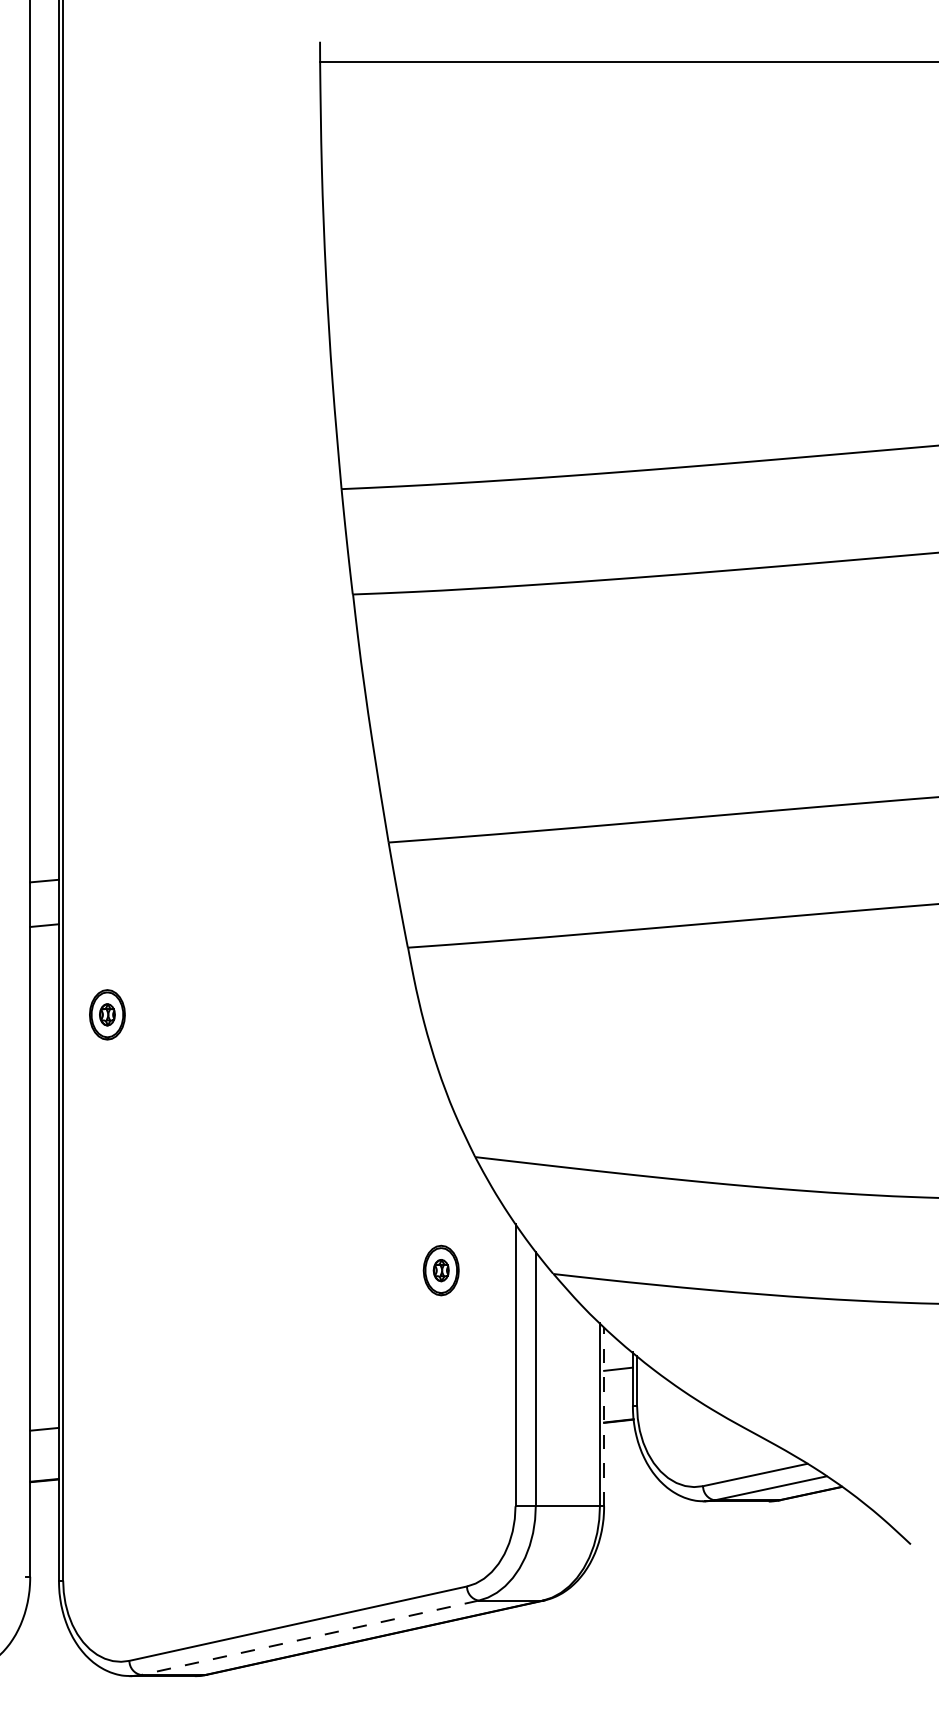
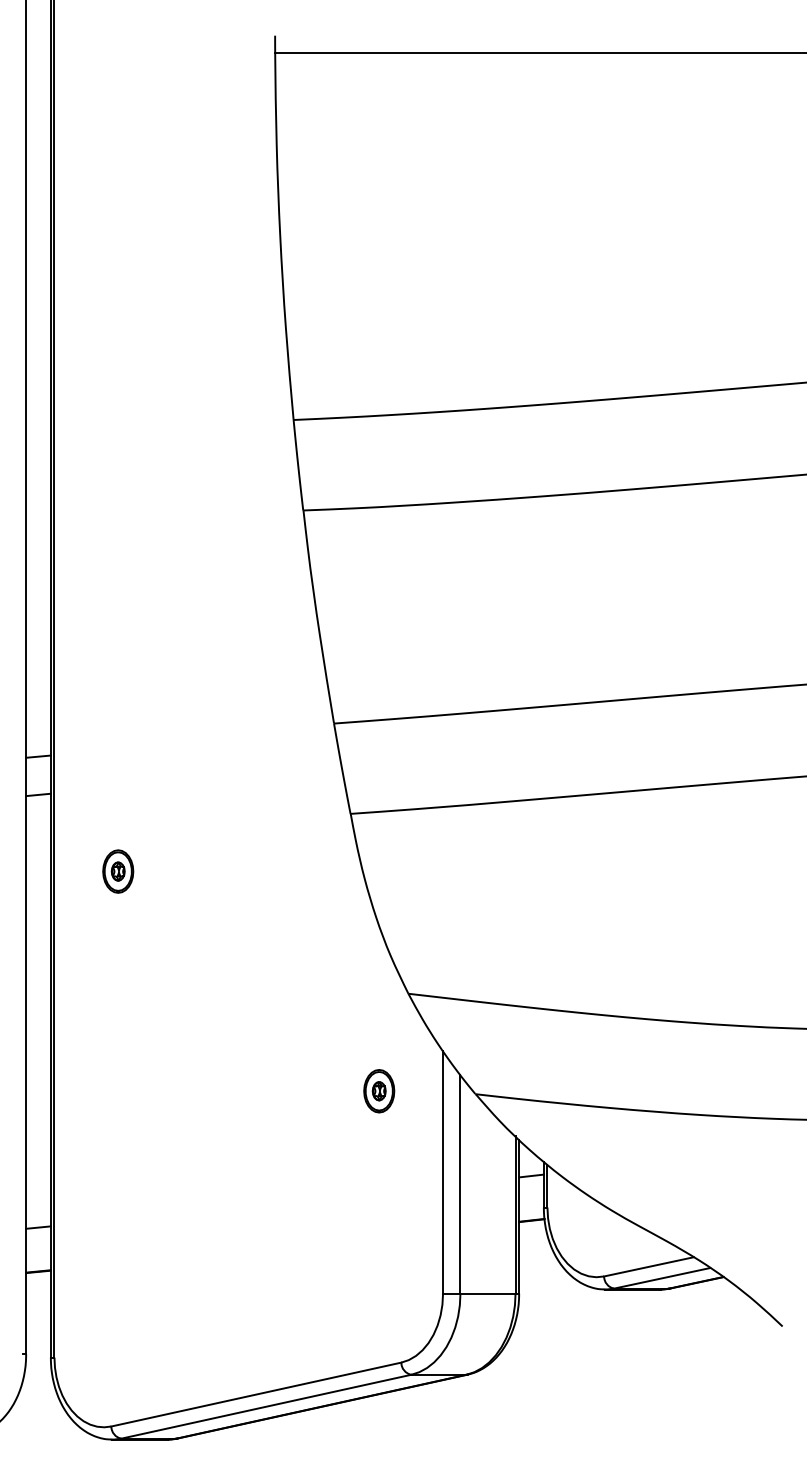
part: (107, 1014) -> (118, 871), moved
line: (604, 1416) -> (519, 1216), dashed -> solid
line: (309, 1637) -> (266, 1406), dashed -> solid

